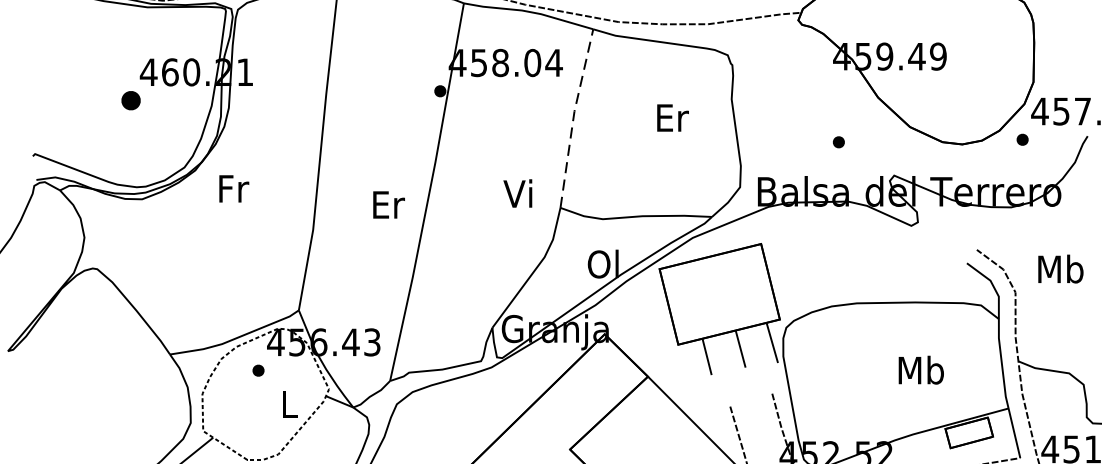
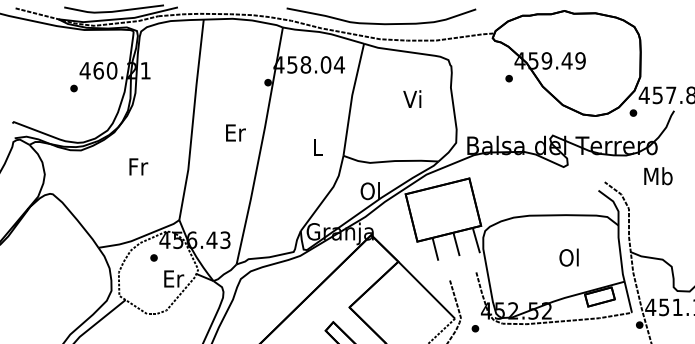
part: (130, 100) -> (73, 88), size x0.62
text: (672, 116) -> (413, 98), Er -> Vi
line: (573, 118) -> (351, 99), dashed -> solid
part: (837, 142) -> (508, 78), moved
text: (233, 188) -> (138, 166), moved
text: (517, 193) -> (316, 146), Vi -> L
text: (388, 204) -> (235, 132), moved
text: (1060, 269) -> (658, 176), moved
text: (920, 369) -> (569, 257), Mb -> Ol
text: (291, 403) -> (174, 278), L -> Er

